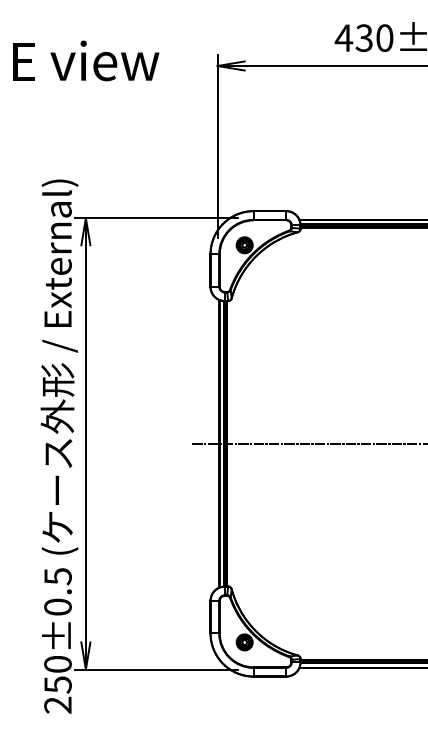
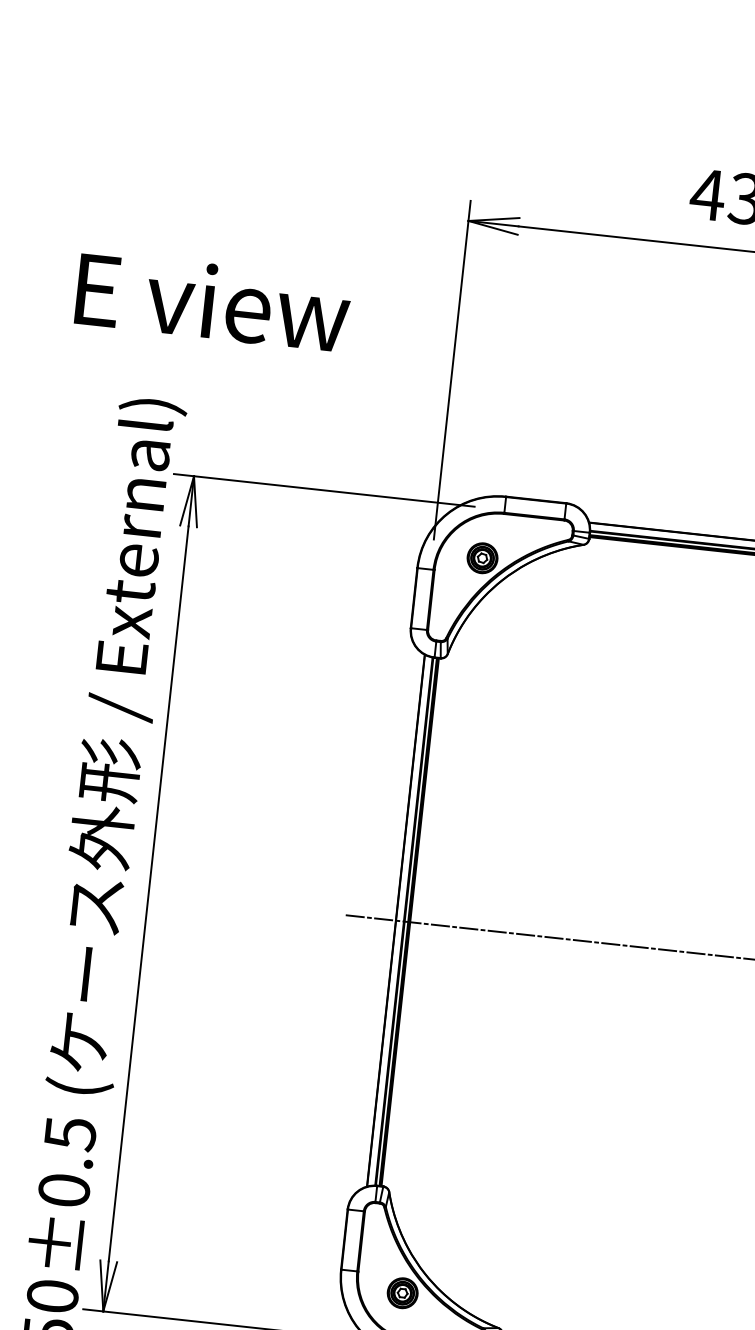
text: (86, 60) -> (214, 301), moved

